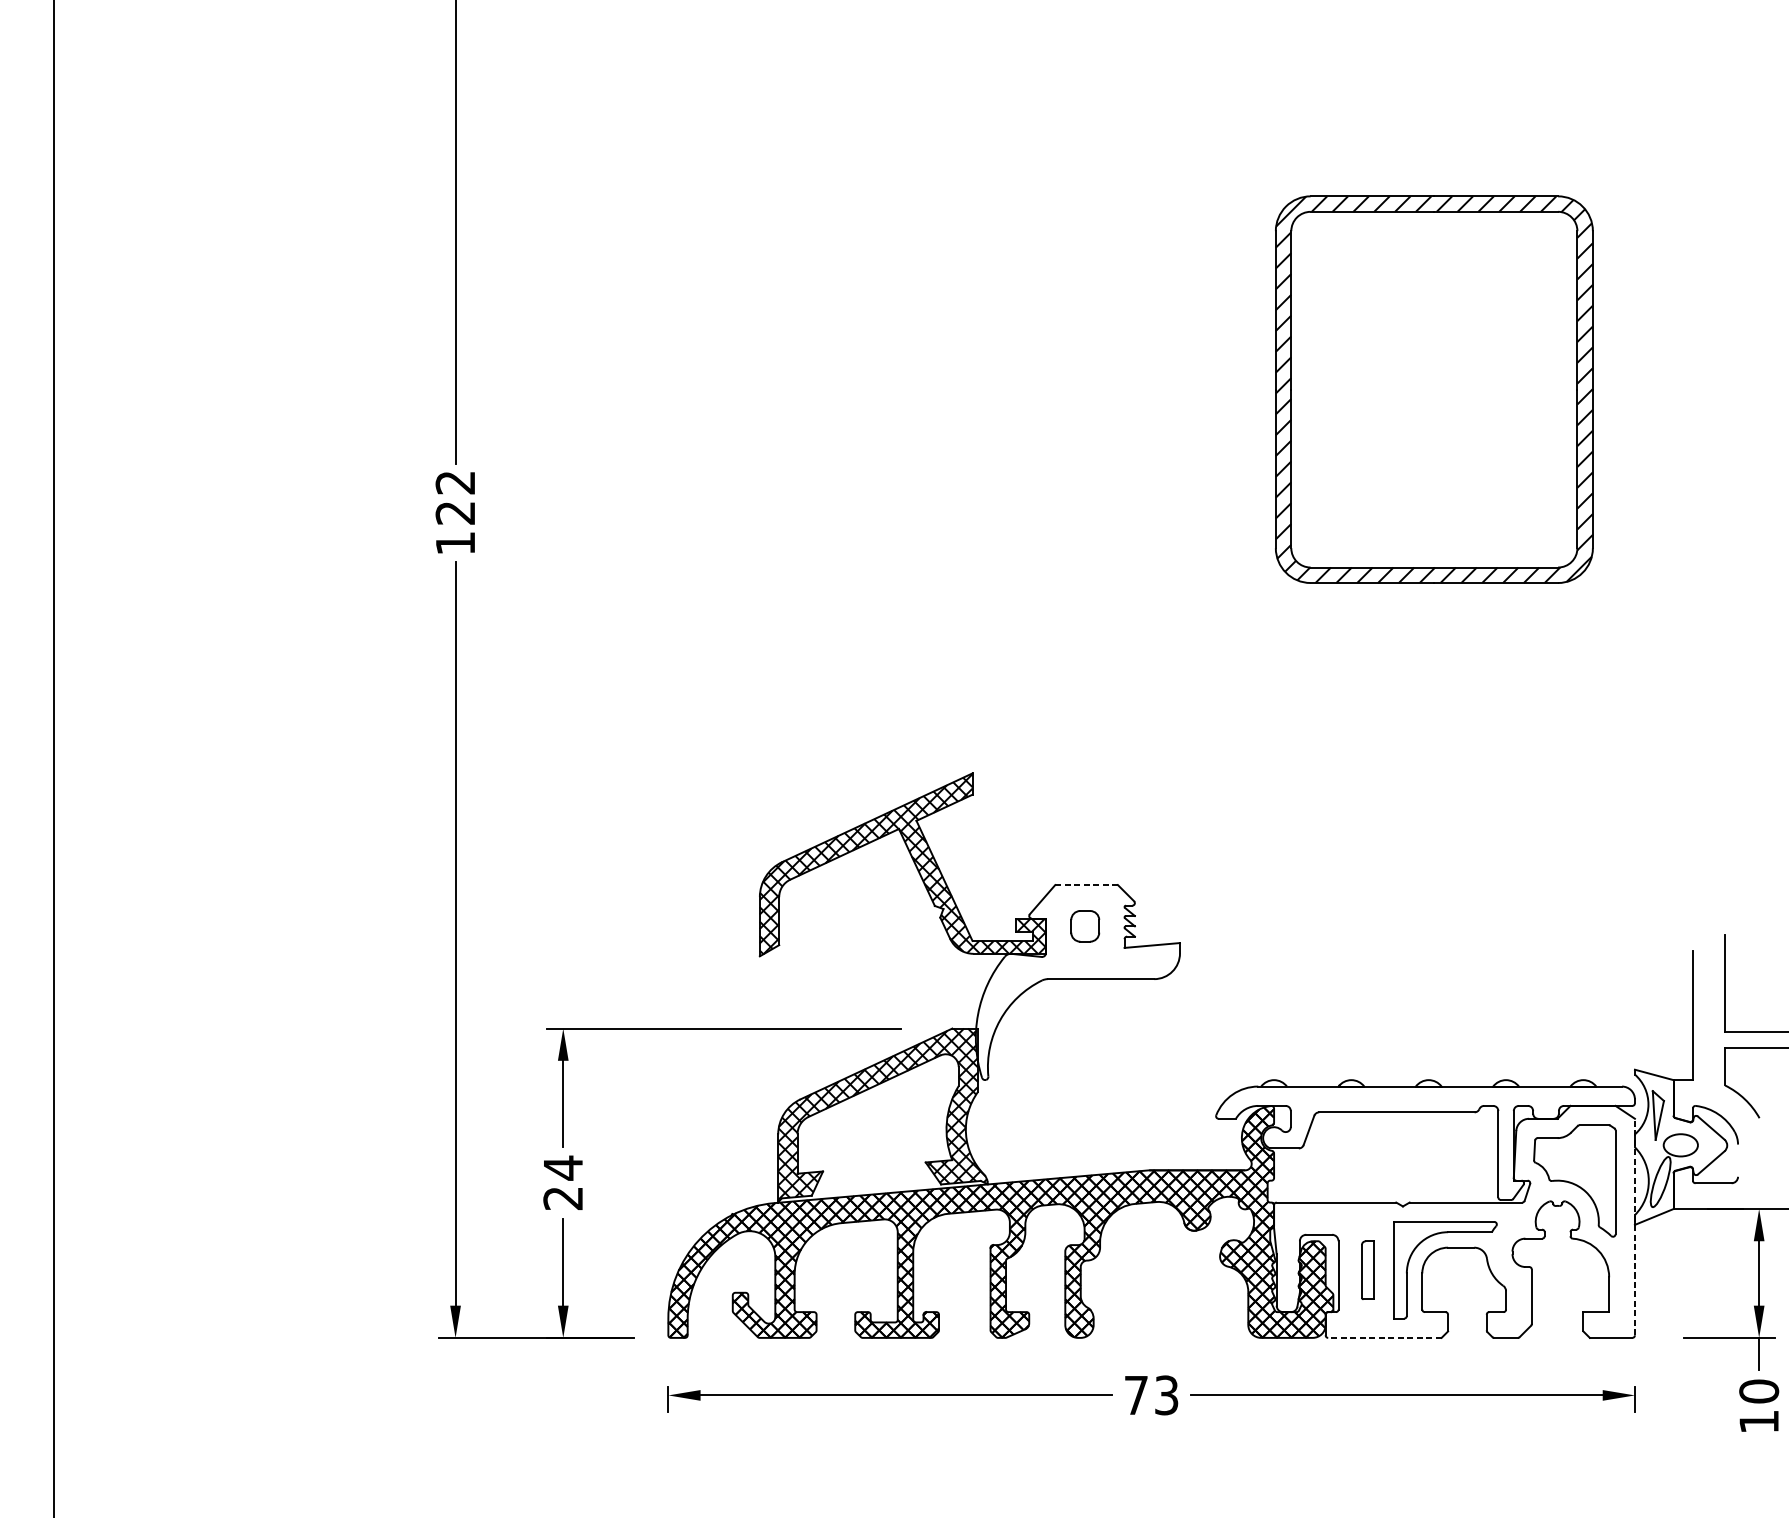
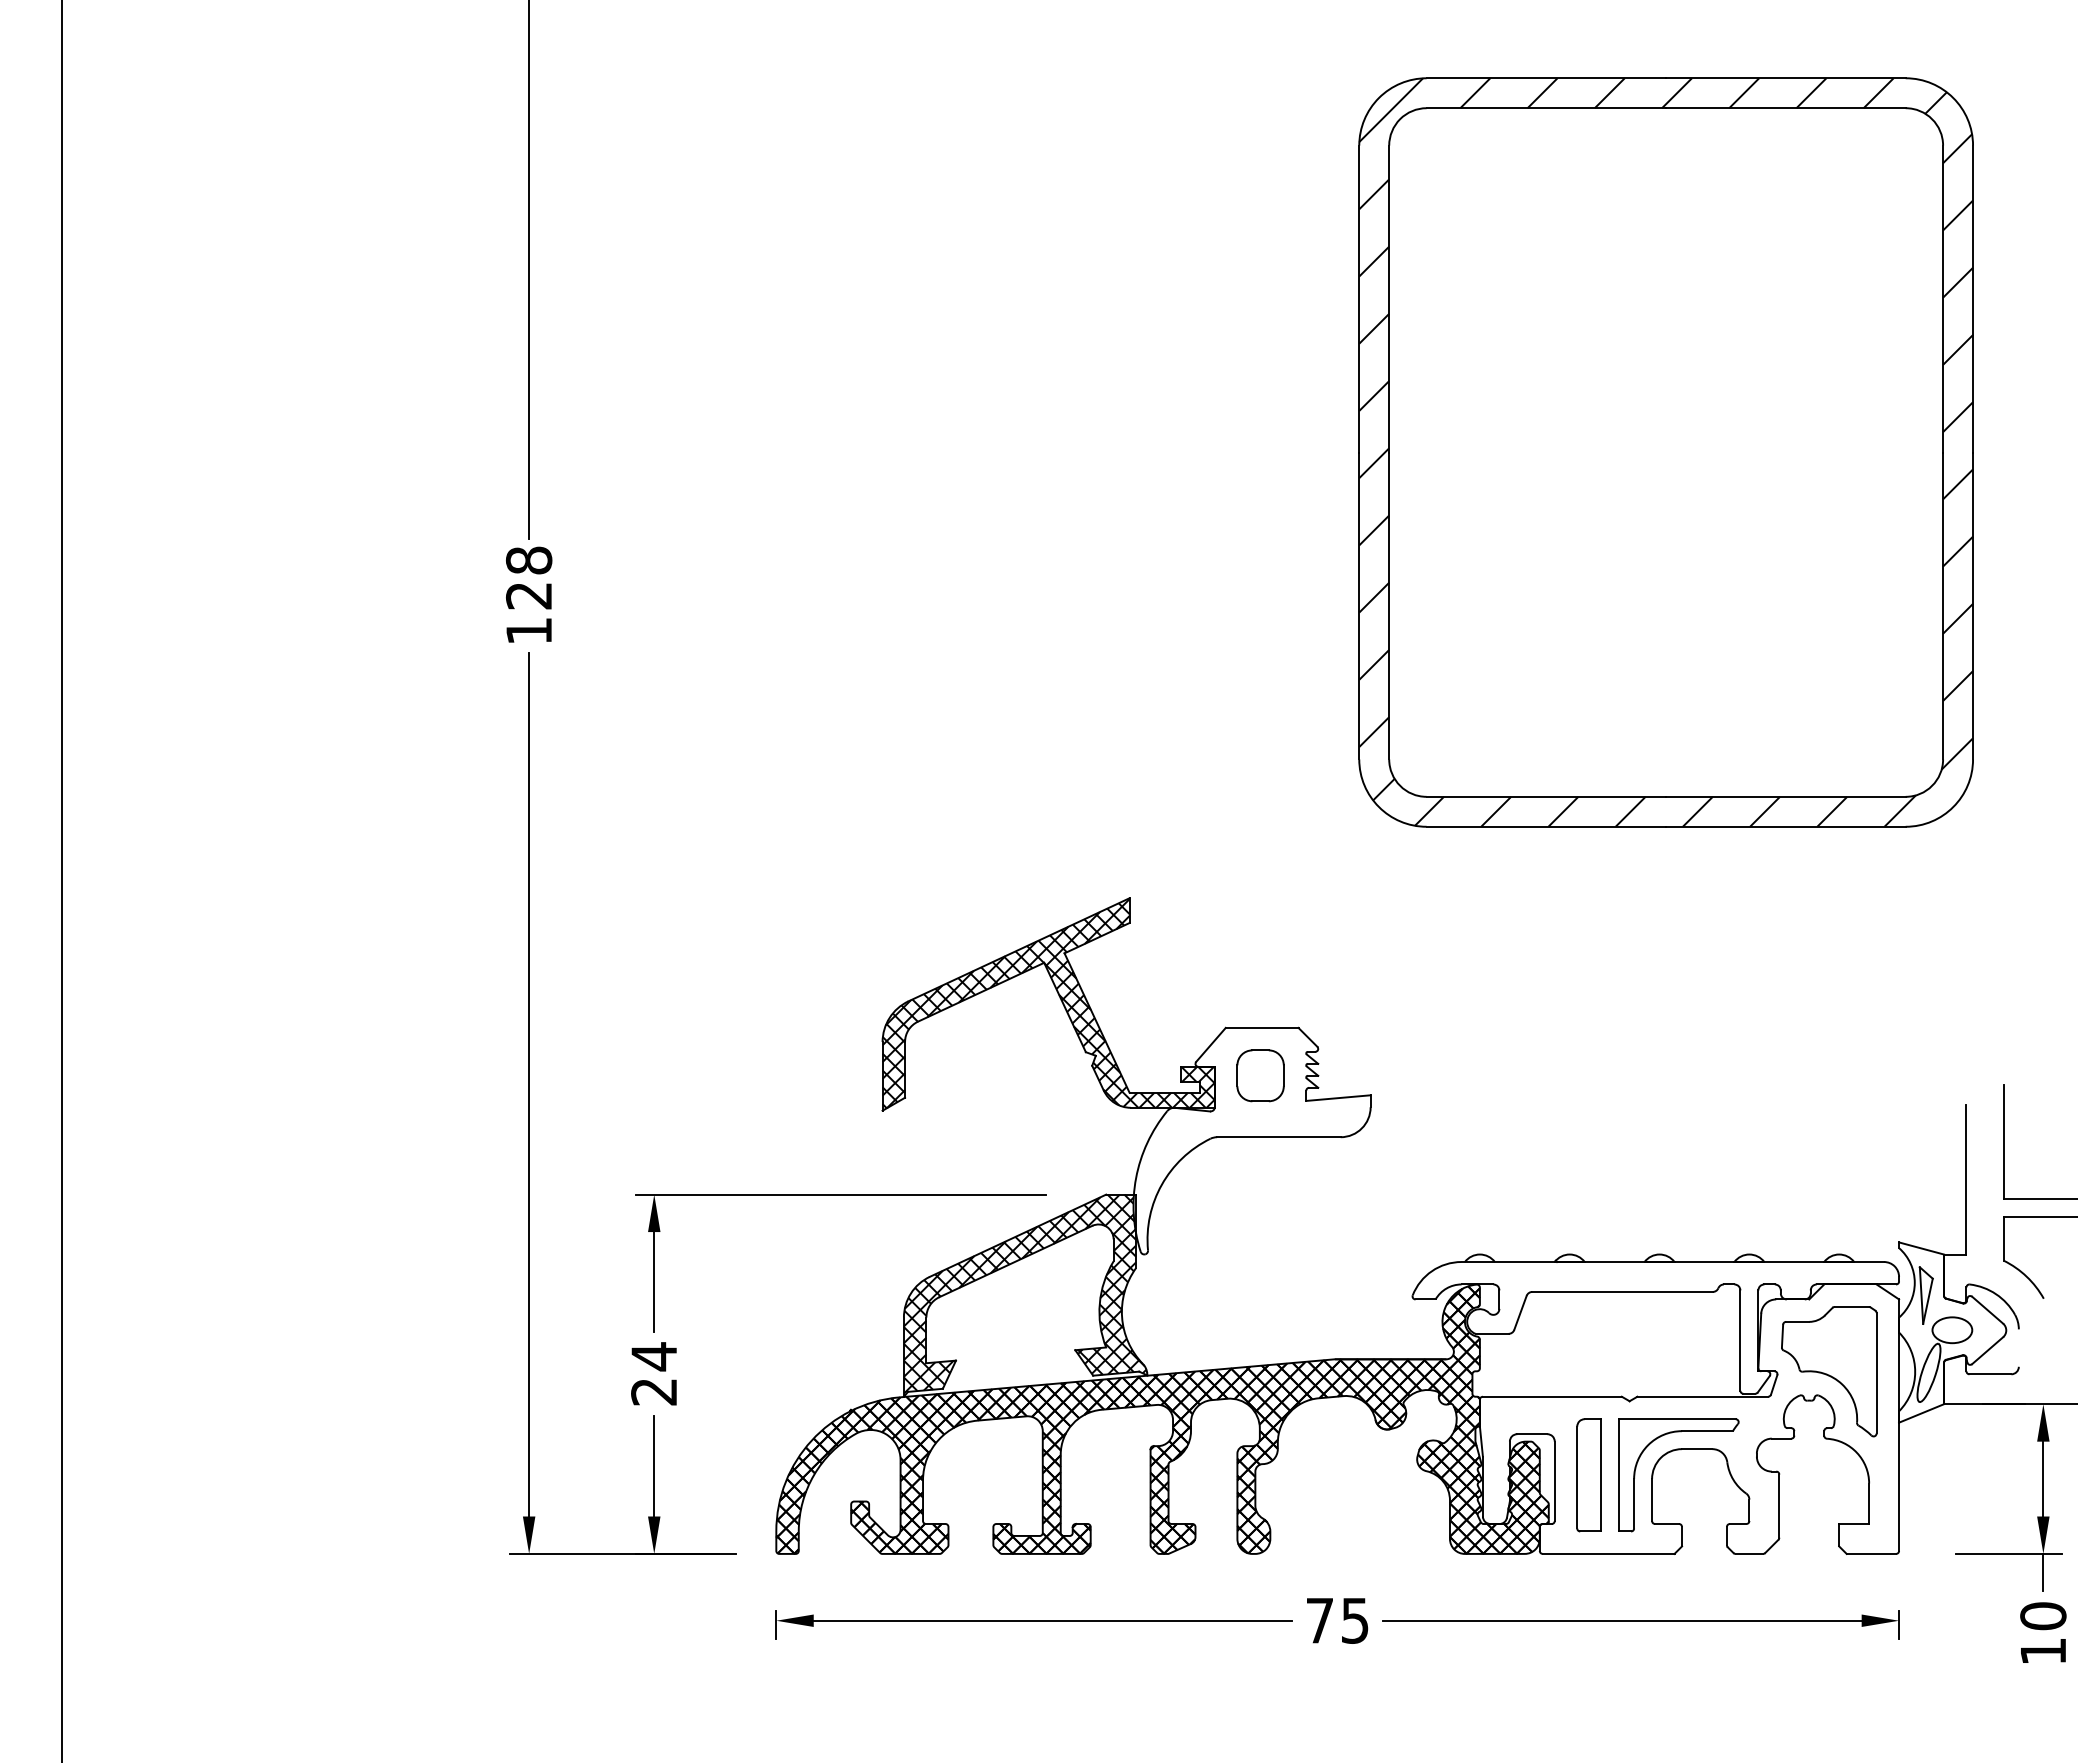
part: (1433, 389) -> (1665, 452), size x1.67
text: (455, 482) -> (528, 560), 122 -> 128
line: (1086, 884) -> (1262, 1027), dashed -> solid
part: (1085, 926) -> (1260, 1075), size x1.43
line: (1635, 1227) -> (1899, 1425), dashed -> solid
part: (1367, 1270) -> (1588, 1475), size x1.67
line: (1384, 1337) -> (1608, 1553), dashed -> solid
text: (1166, 1395) -> (1355, 1620), 73 -> 75

